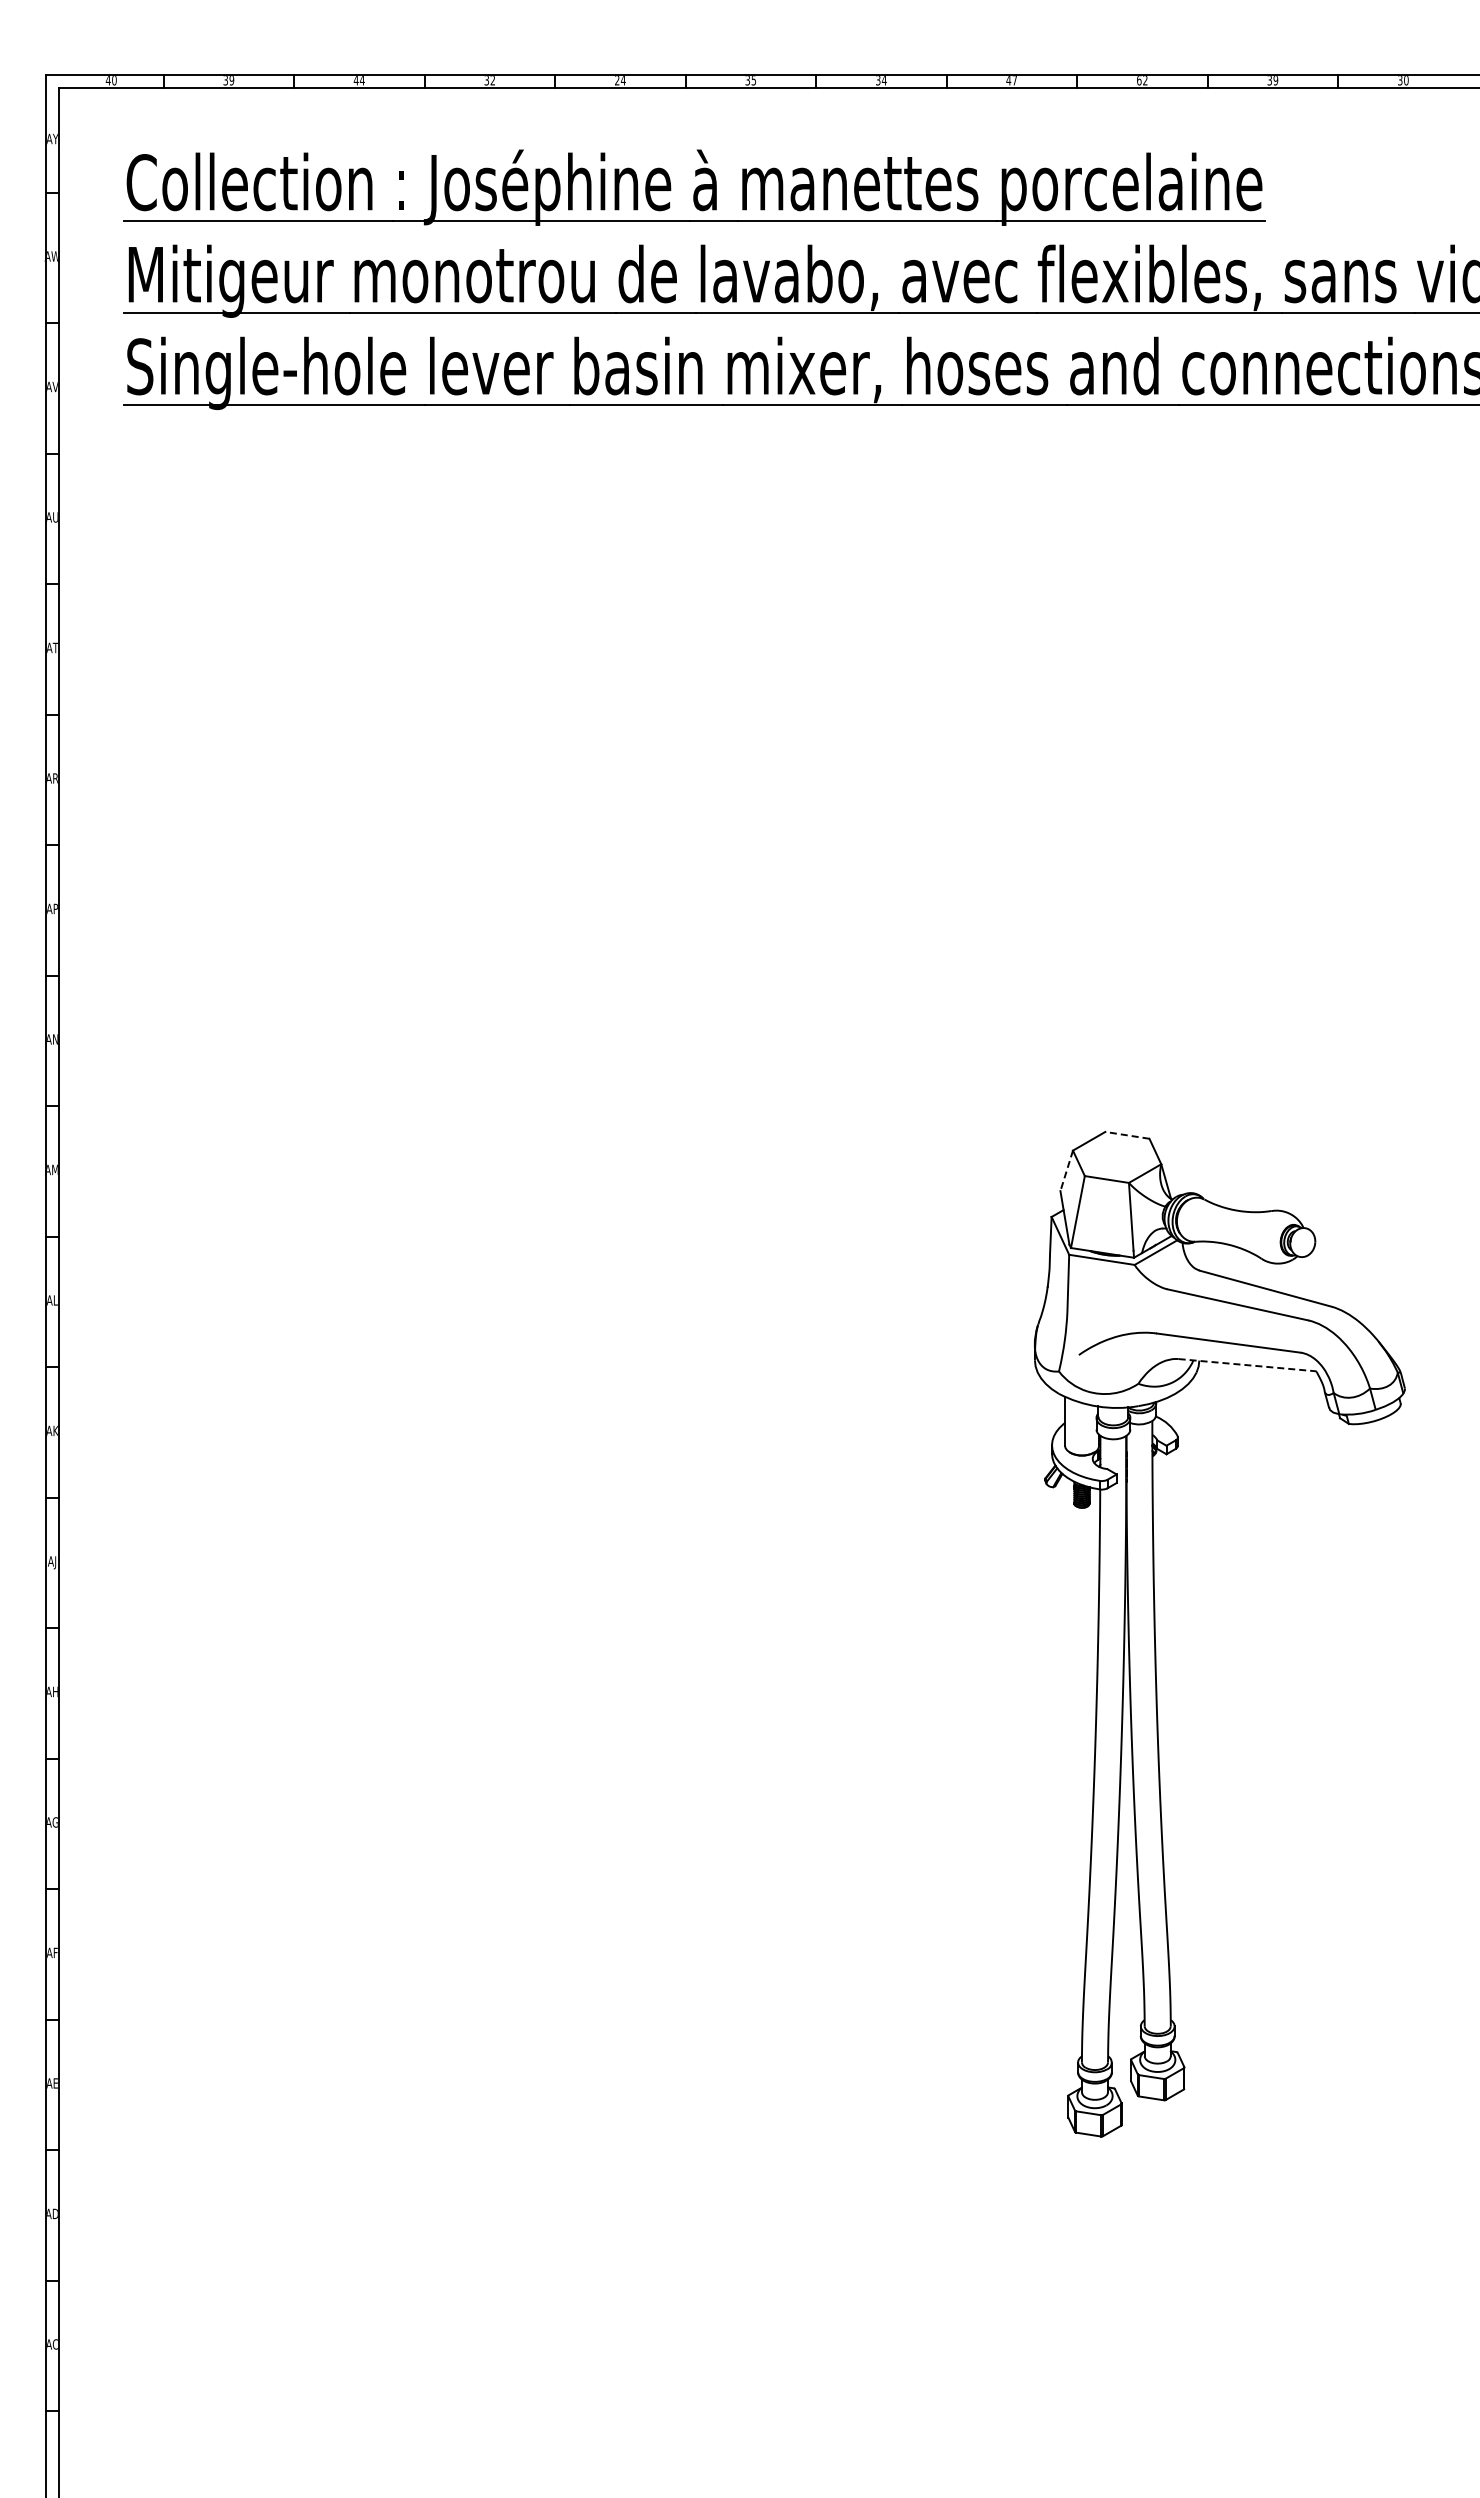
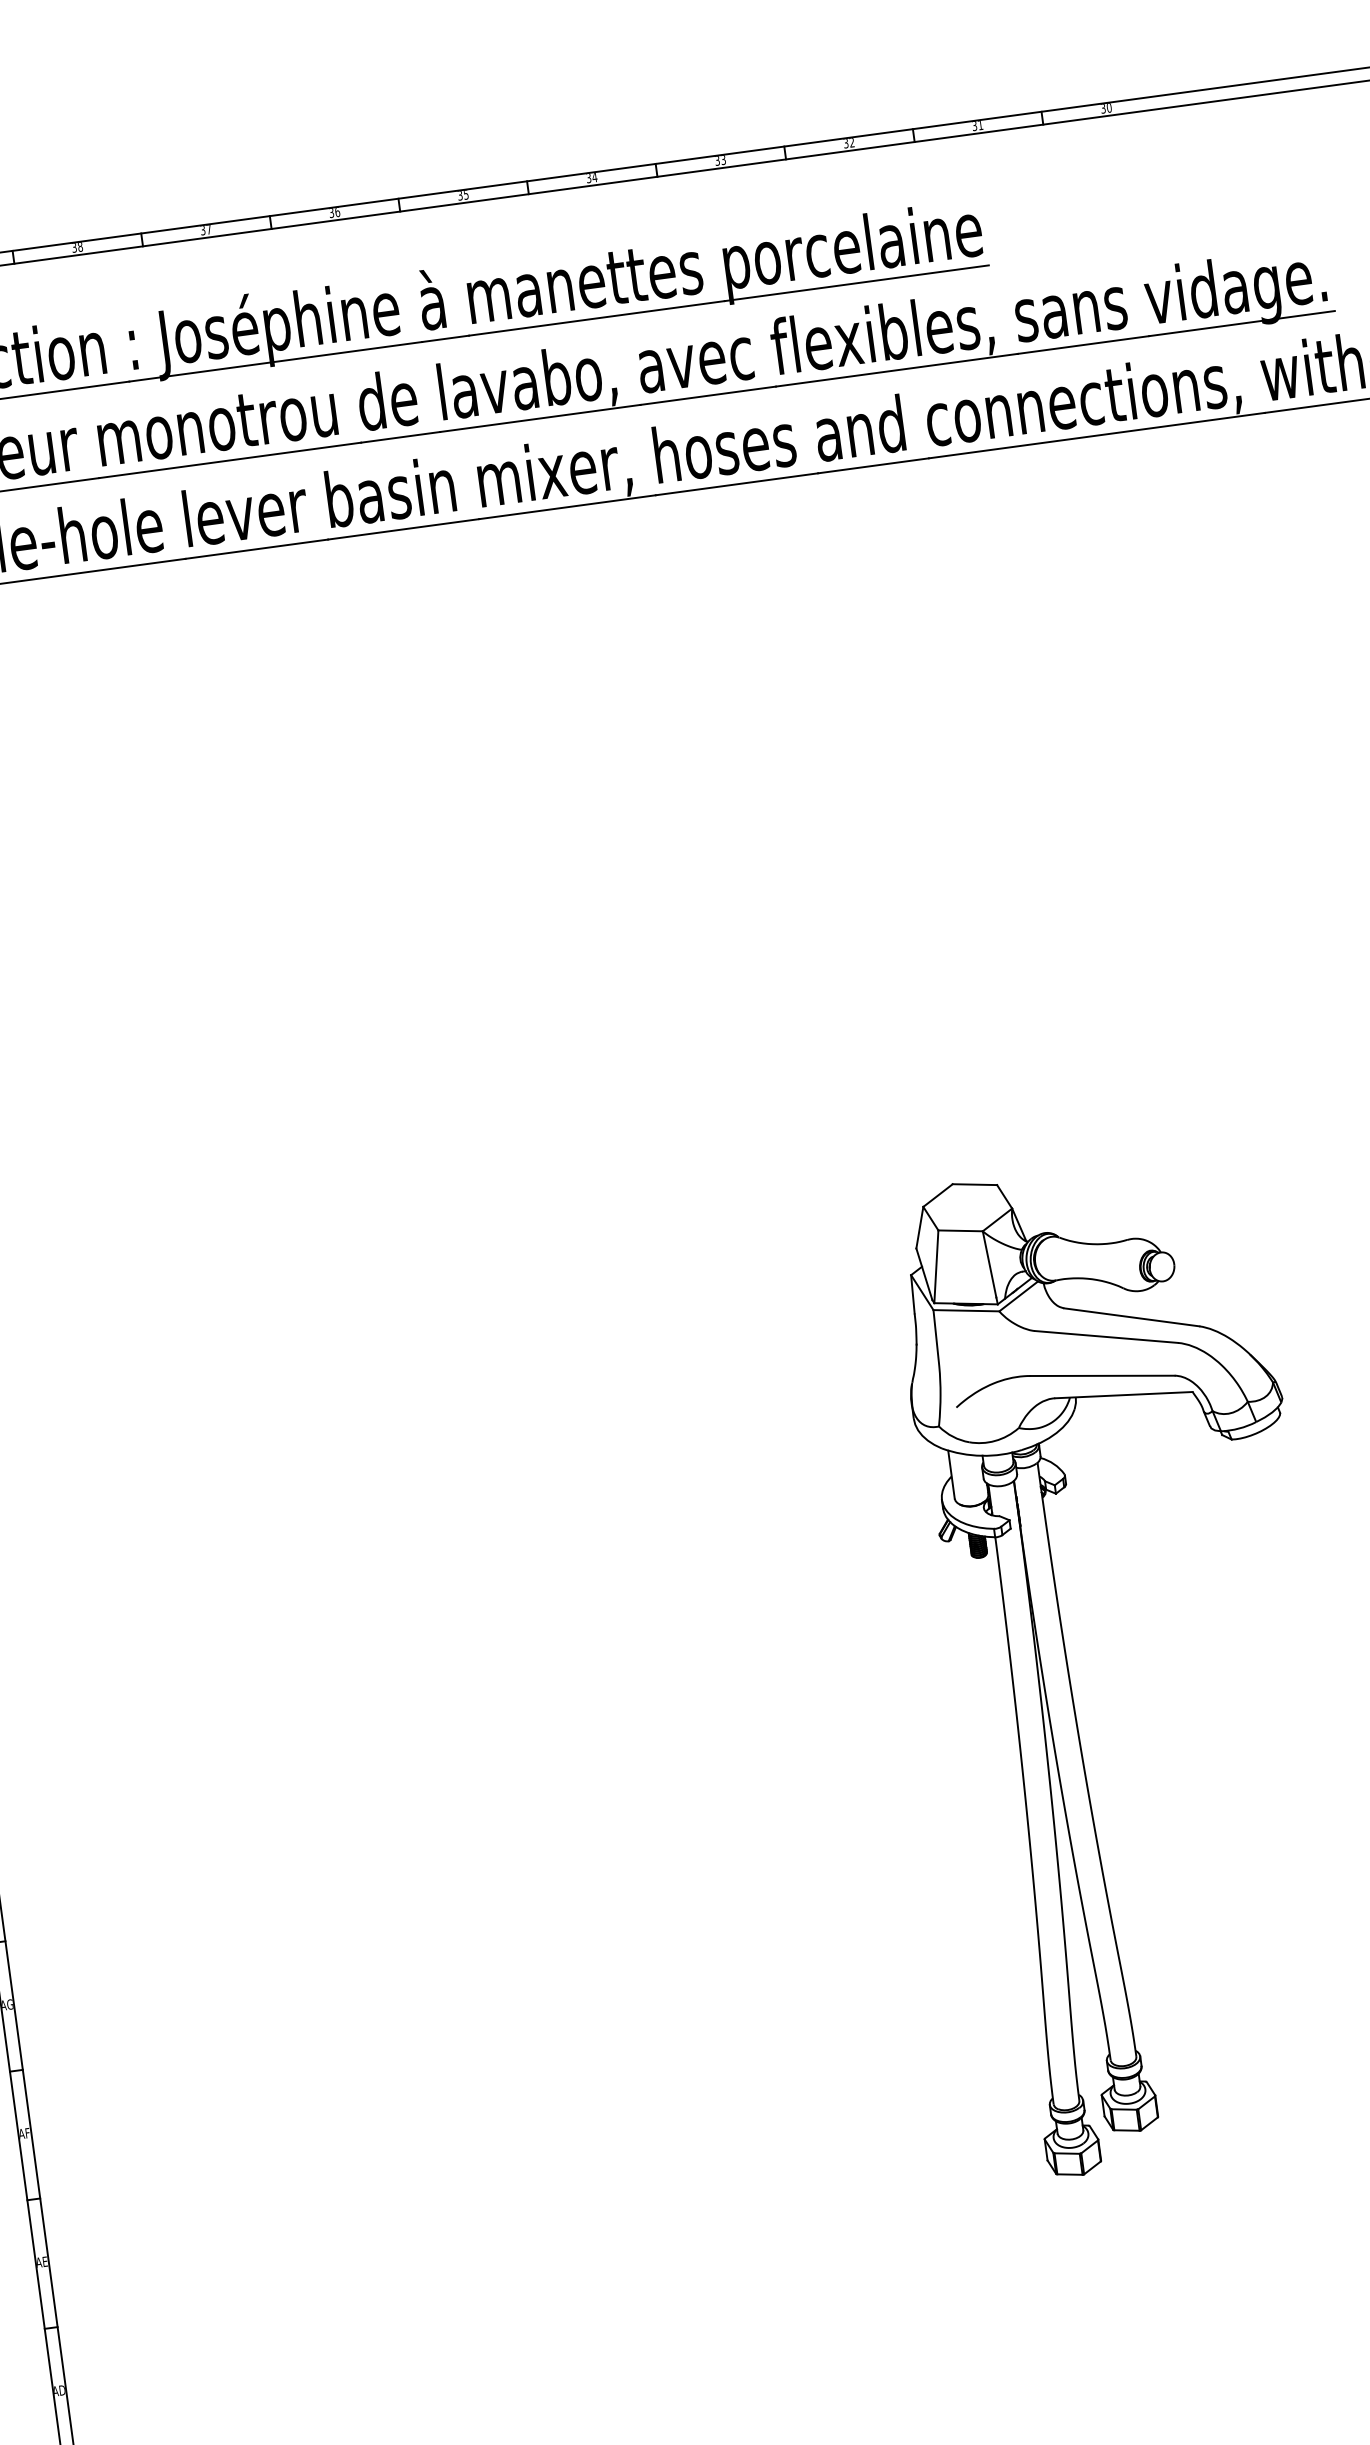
text: (358, 80) -> (76, 247), 44 -> 38
text: (492, 80) -> (208, 229), 32 -> 37
text: (620, 80) -> (334, 212), 24 -> 36
text: (1011, 80) -> (720, 160), 47 -> 33
text: (1139, 80) -> (846, 143), 62 -> 32
text: (1275, 80) -> (980, 125), 39 -> 31
line: (1126, 1135) -> (974, 1184), dashed -> solid
line: (1066, 1171) -> (919, 1228), dashed -> solid
line: (1248, 1365) -> (1124, 1395), dashed -> solid

